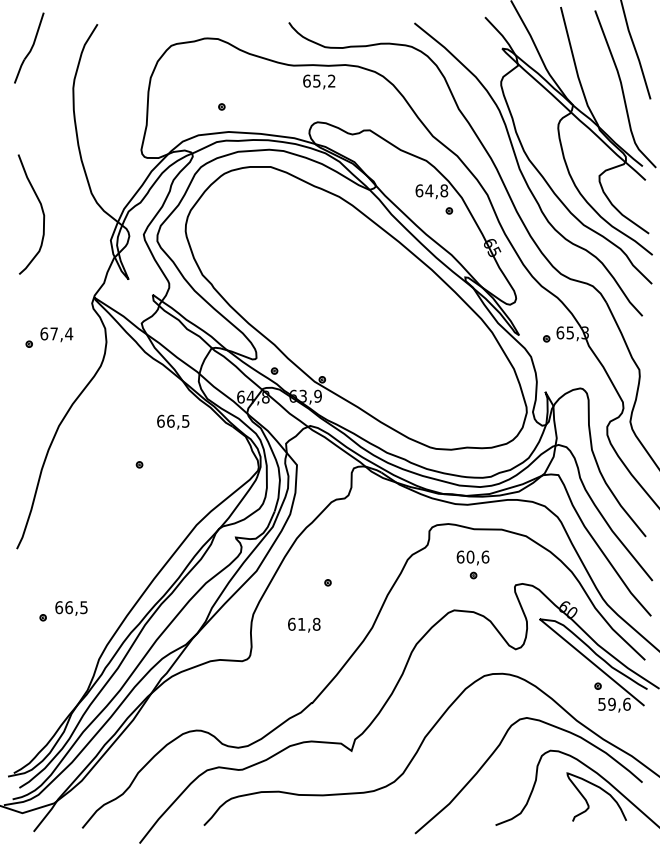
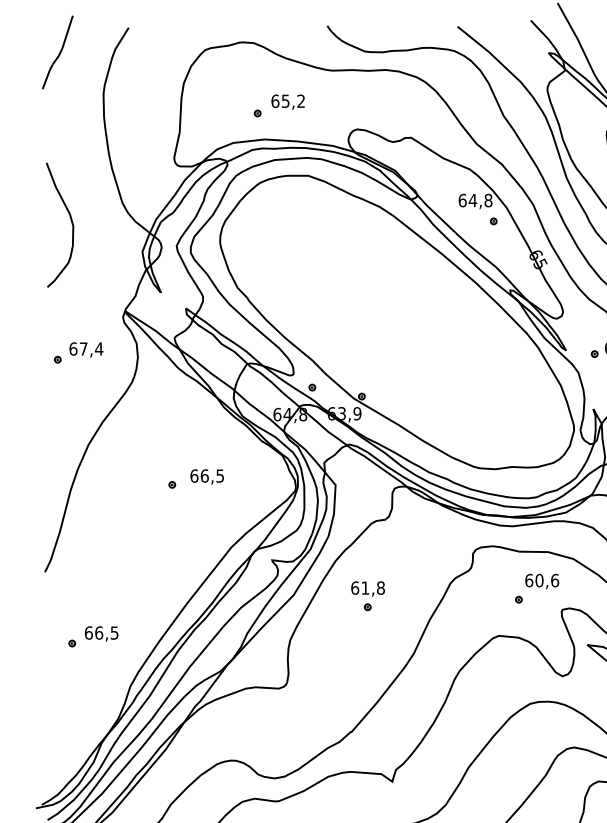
text: (319, 81) -> (288, 101), moved
text: (173, 421) -> (207, 476), moved
text: (472, 557) -> (541, 581), moved
text: (304, 624) -> (368, 588), moved

